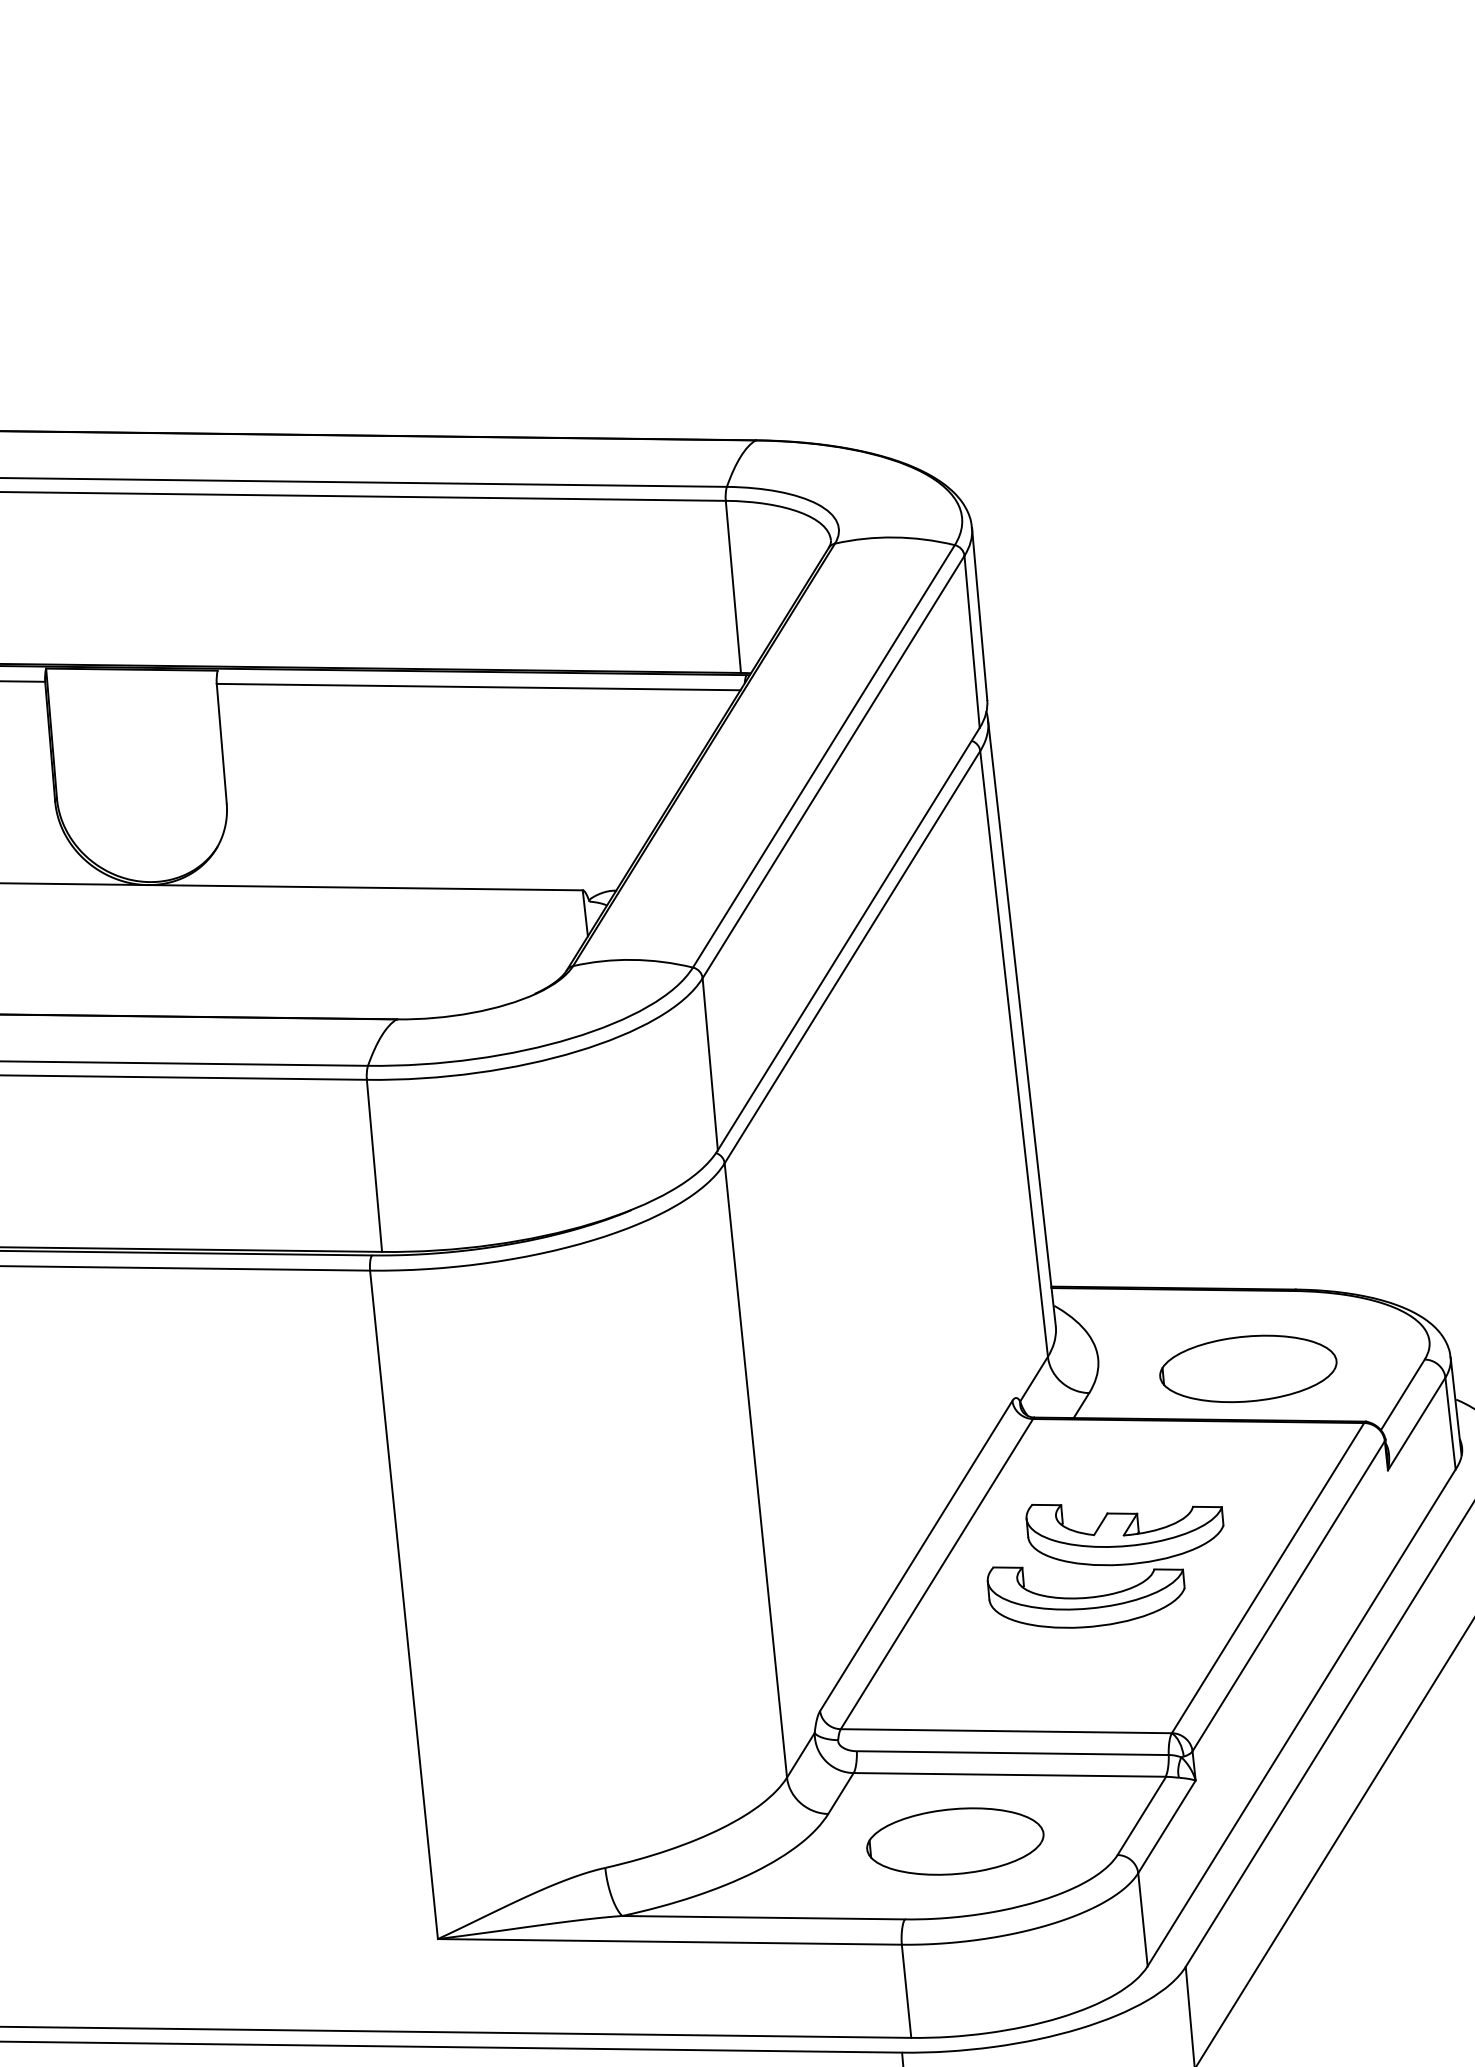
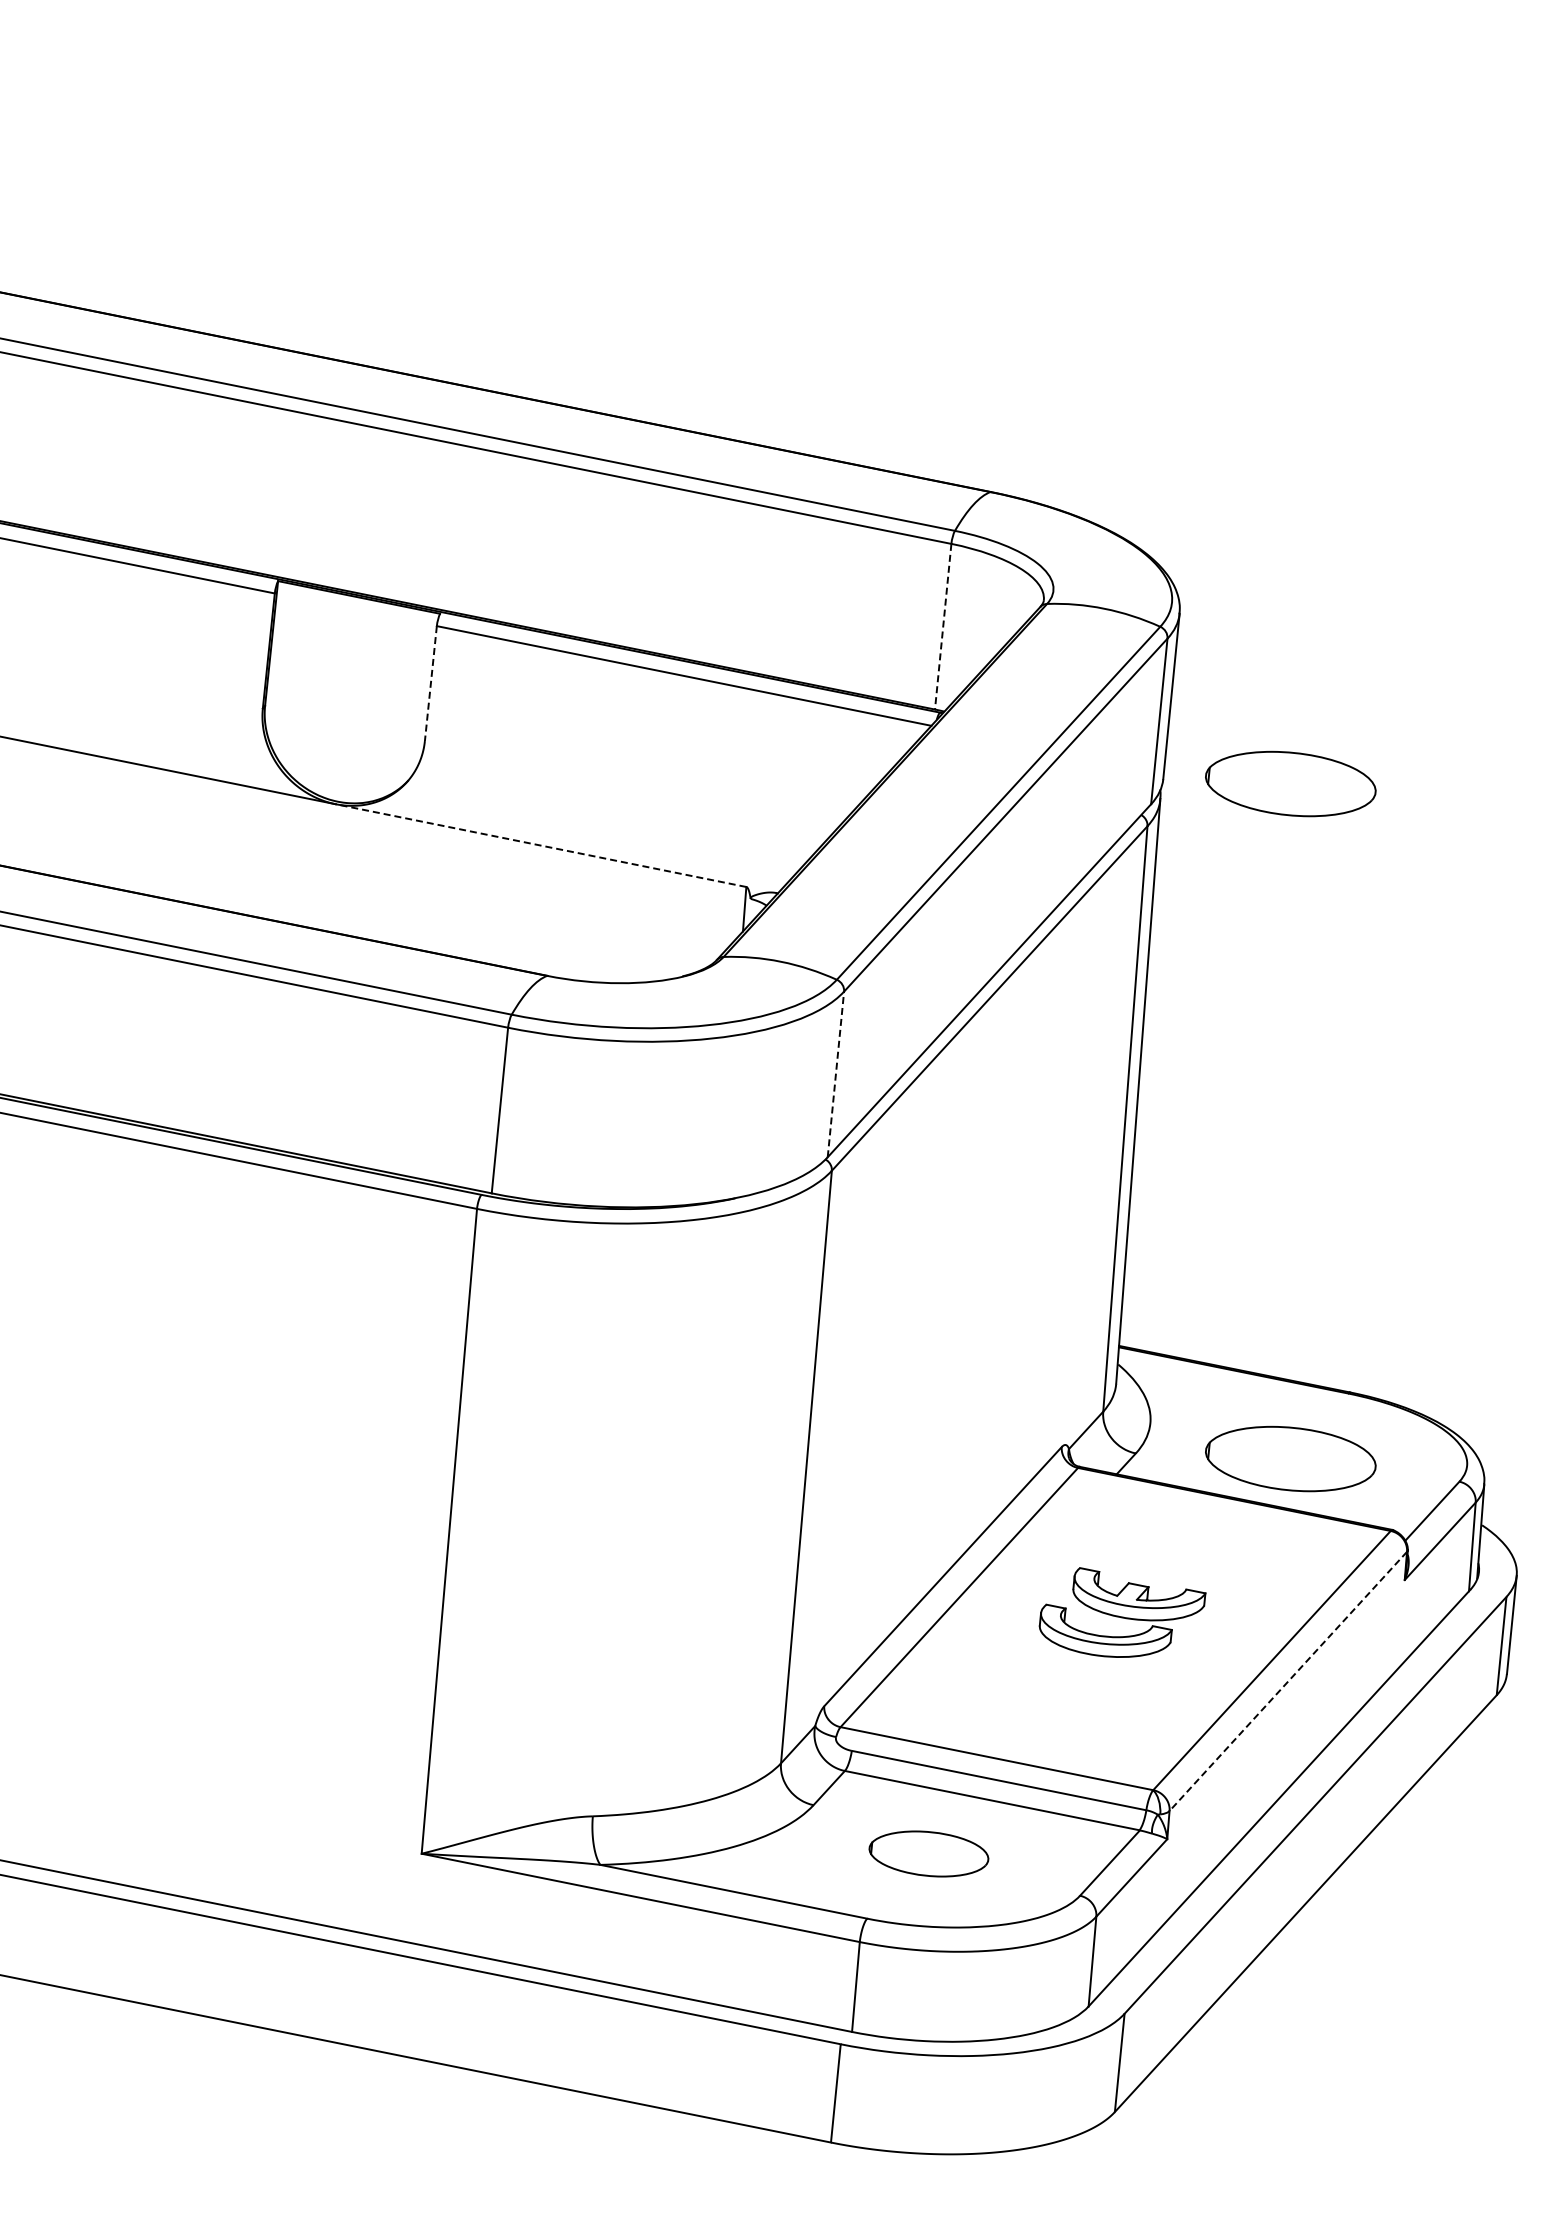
line: (733, 587) -> (943, 627), solid -> dashed
part: (1117, 679) -> (1290, 783), added
line: (221, 743) -> (430, 683), solid -> dashed
line: (364, 887) -> (540, 845), solid -> dashed
line: (709, 1063) -> (835, 1073), solid -> dashed
part: (1106, 1557) -> (1122, 1612), size x0.7
line: (1288, 1596) -> (1288, 1681), solid -> dashed
part: (954, 1841) -> (928, 1853), size x0.7

